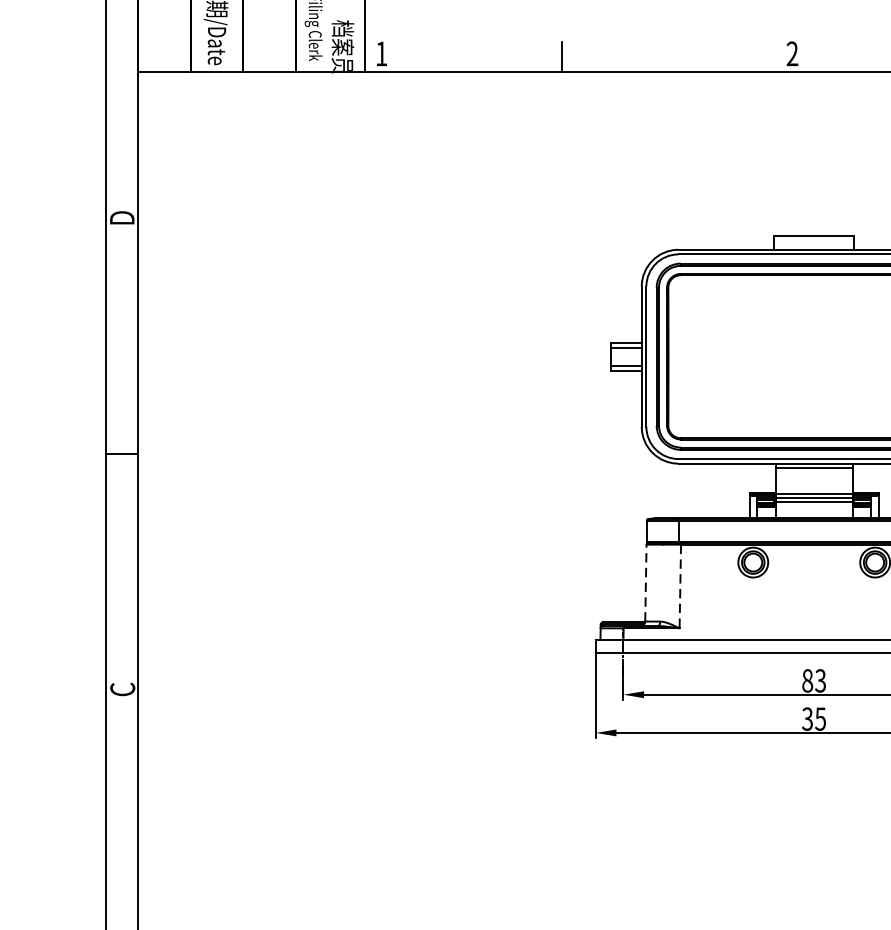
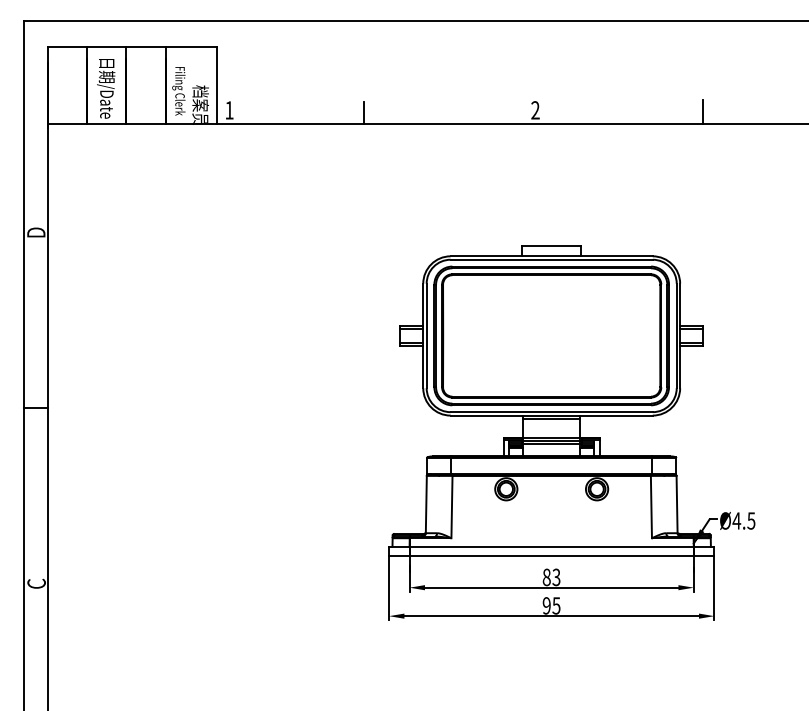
line: (646, 583) -> (426, 504), dashed -> solid
line: (679, 587) -> (451, 507), dashed -> solid
text: (807, 718) -> (546, 605), 35 -> 95

